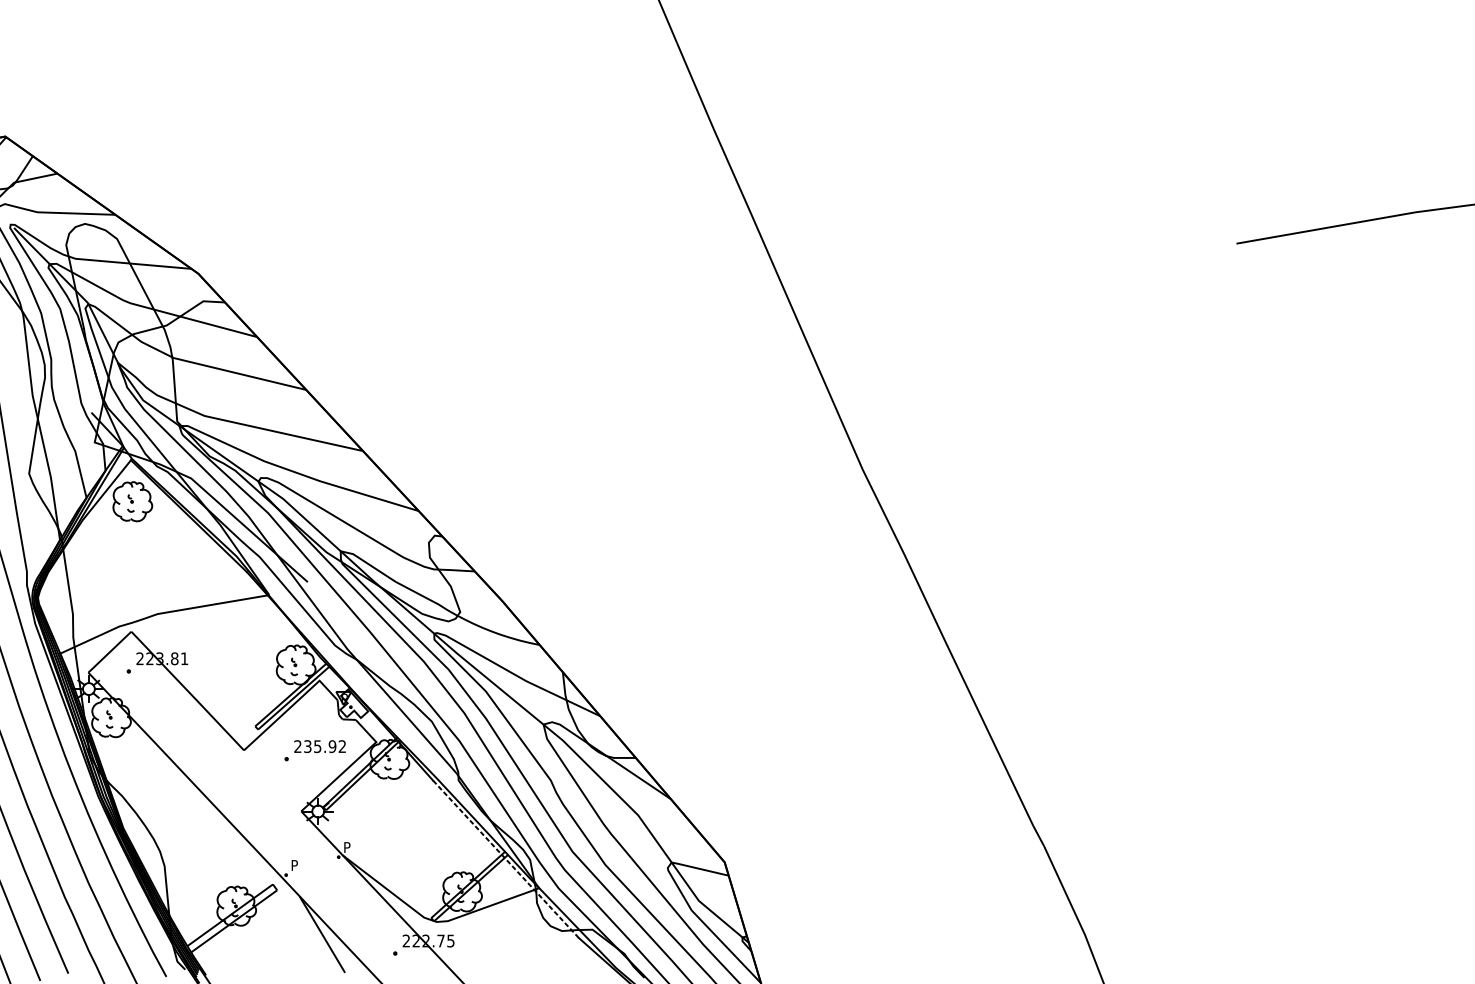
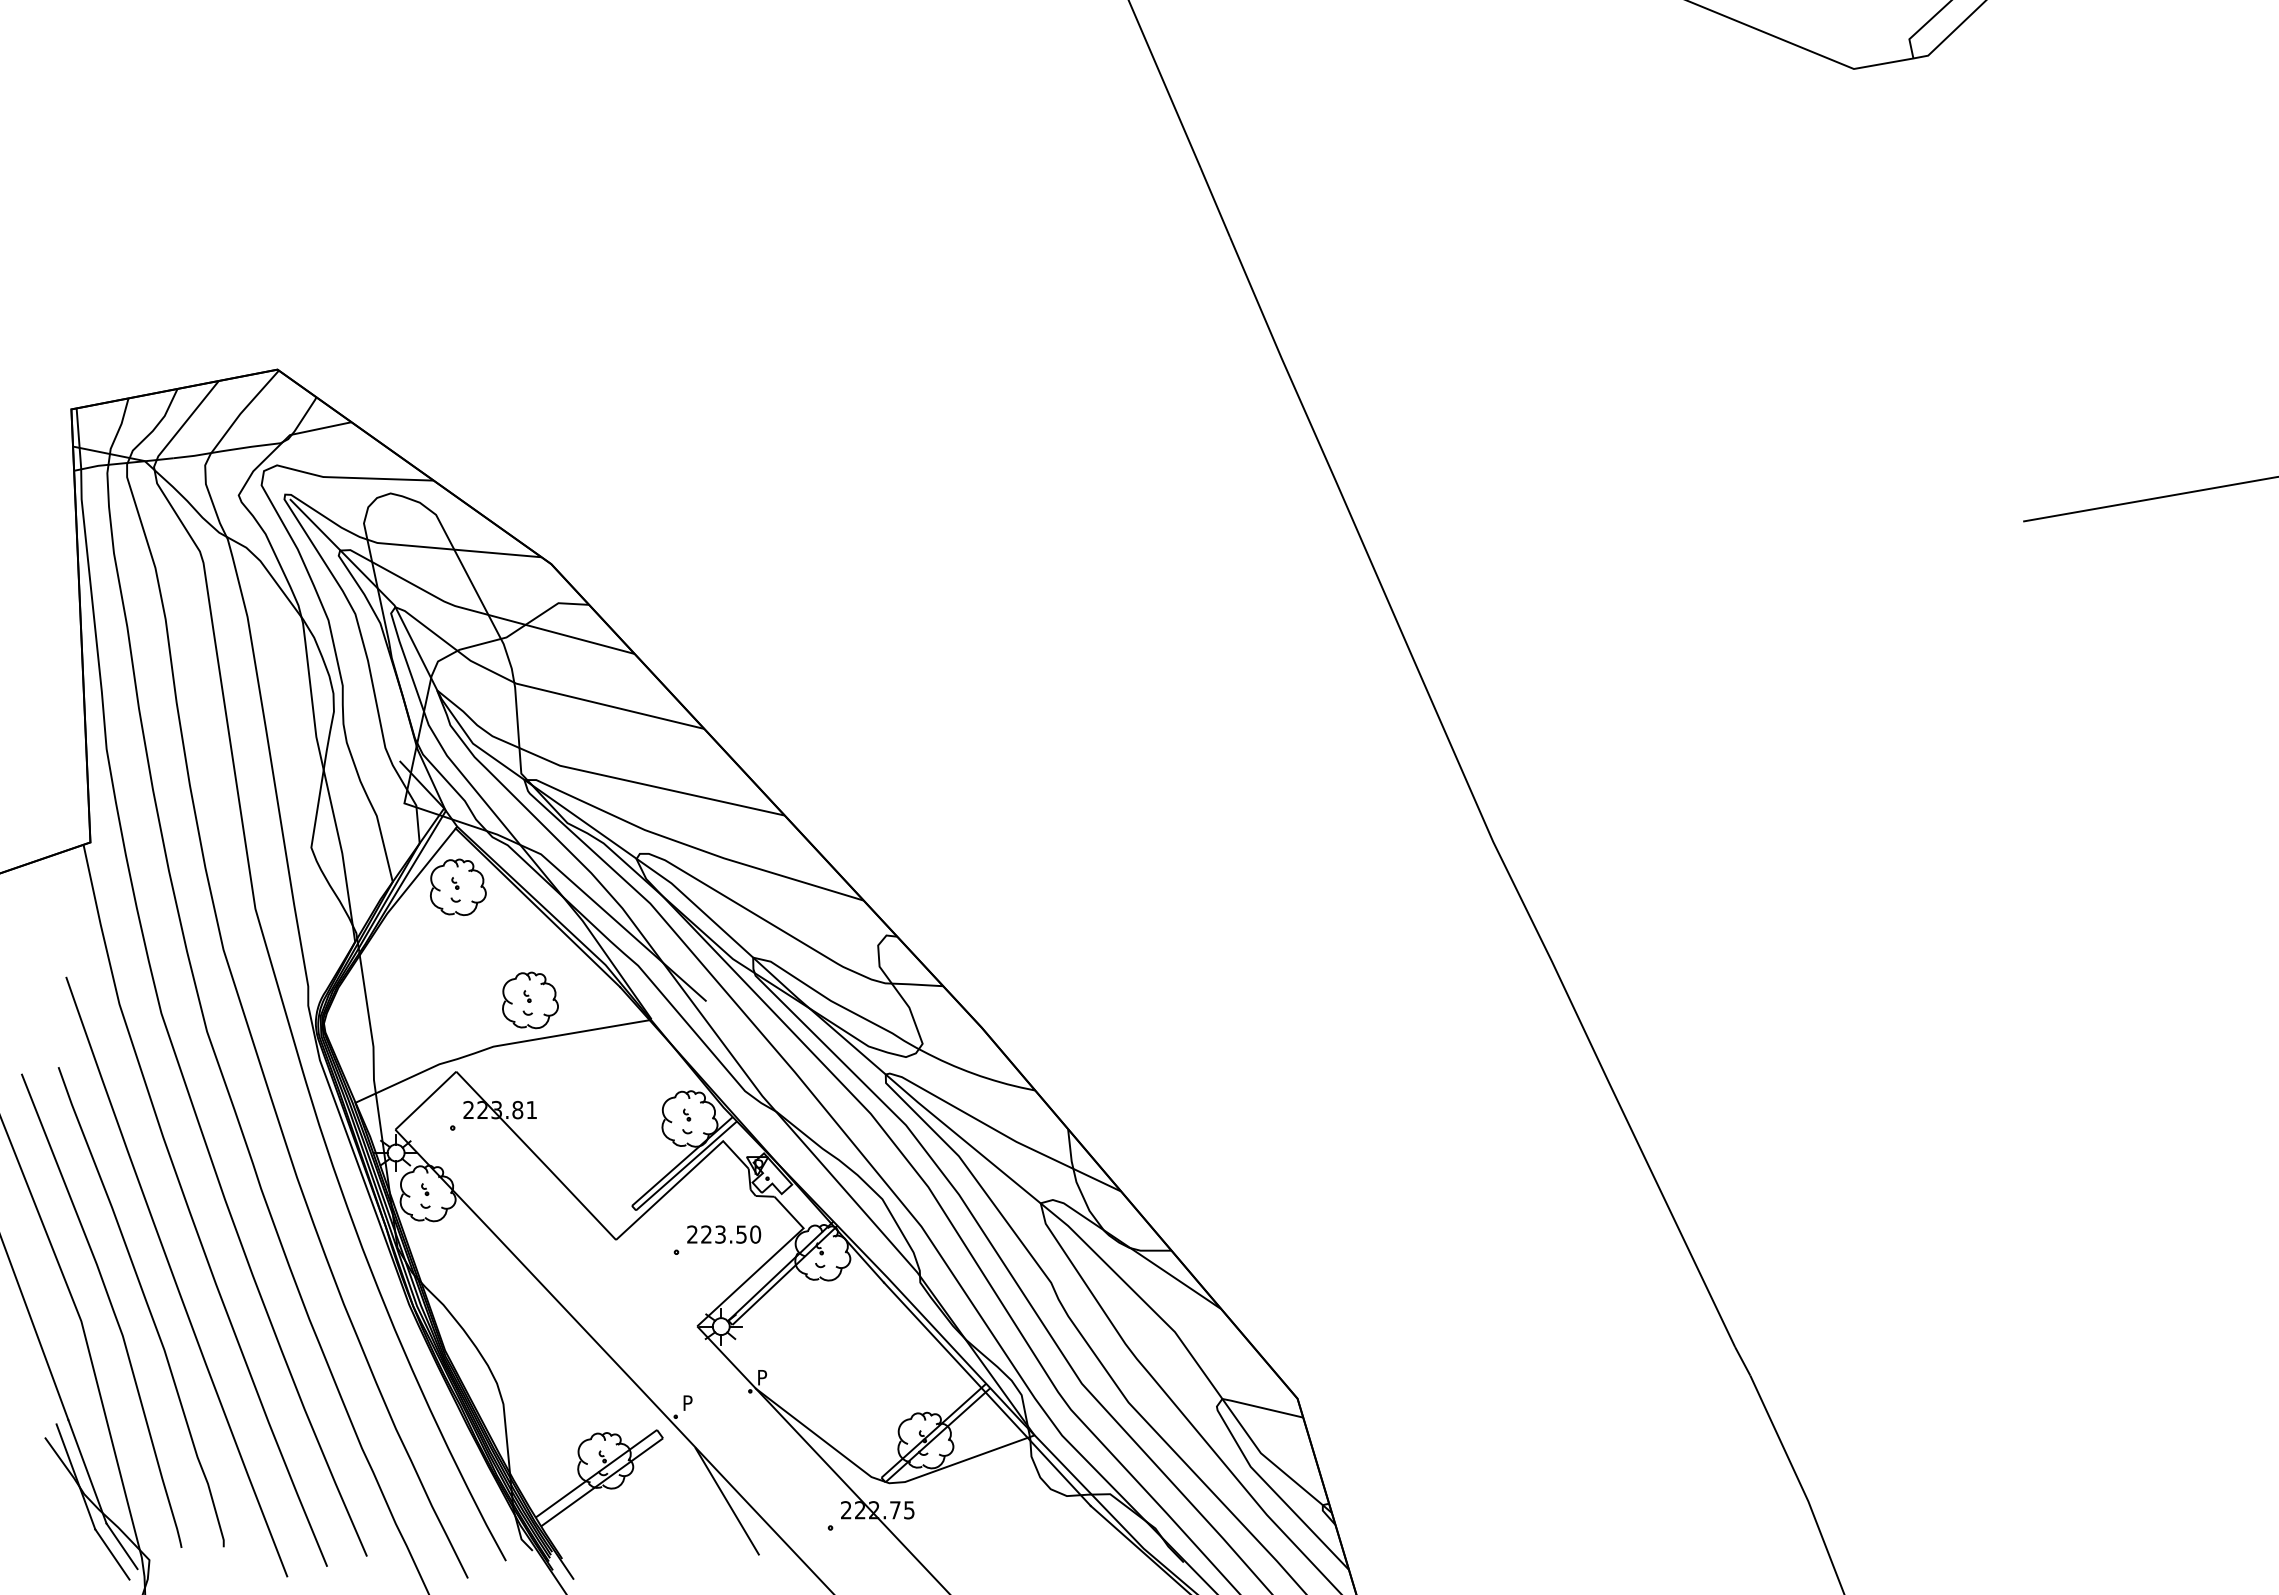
part: (183, 581) -> (530, 1000), added
text: (325, 746) -> (731, 1234), 235.92 -> 223.50
line: (506, 858) -> (987, 1393), dashed -> solid

